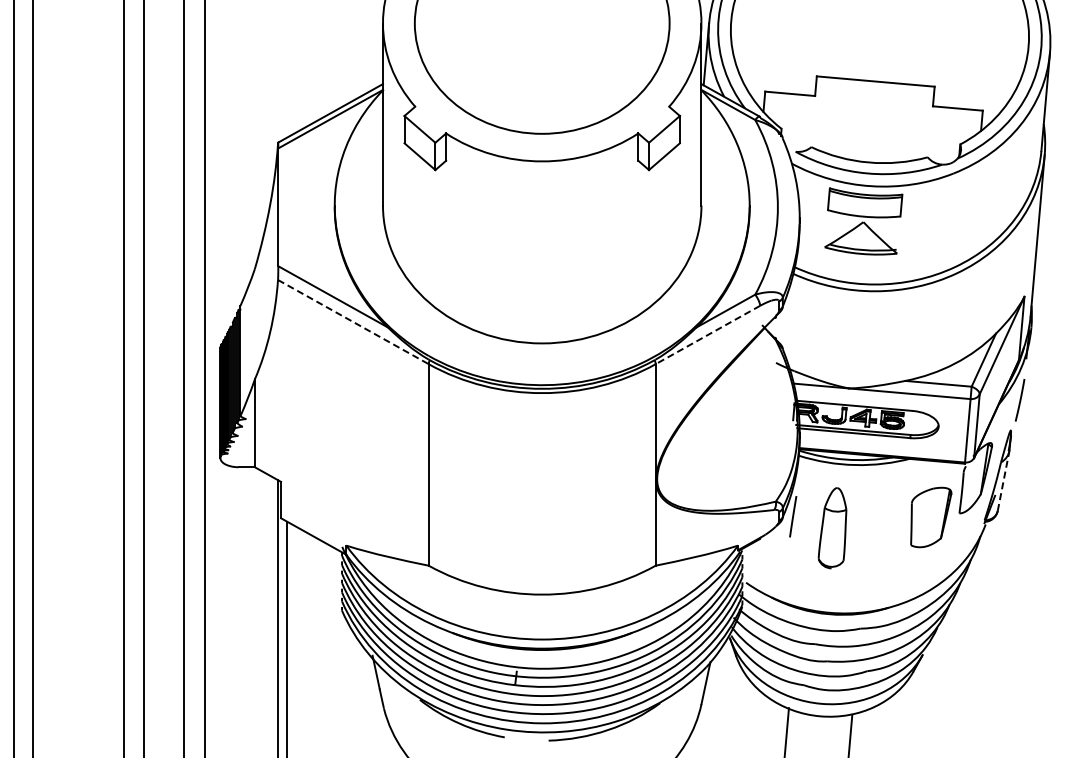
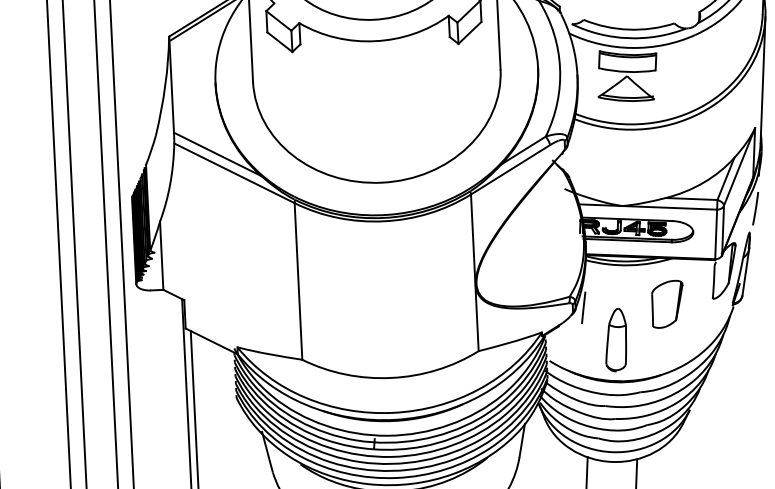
line: (353, 322) -> (234, 173), dashed -> solid
line: (707, 335) -> (510, 170), dashed -> solid
line: (1003, 480) -> (745, 271), dashed -> solid
part: (931, 517) -> (667, 304), moved
part: (832, 528) -> (615, 340), moved

